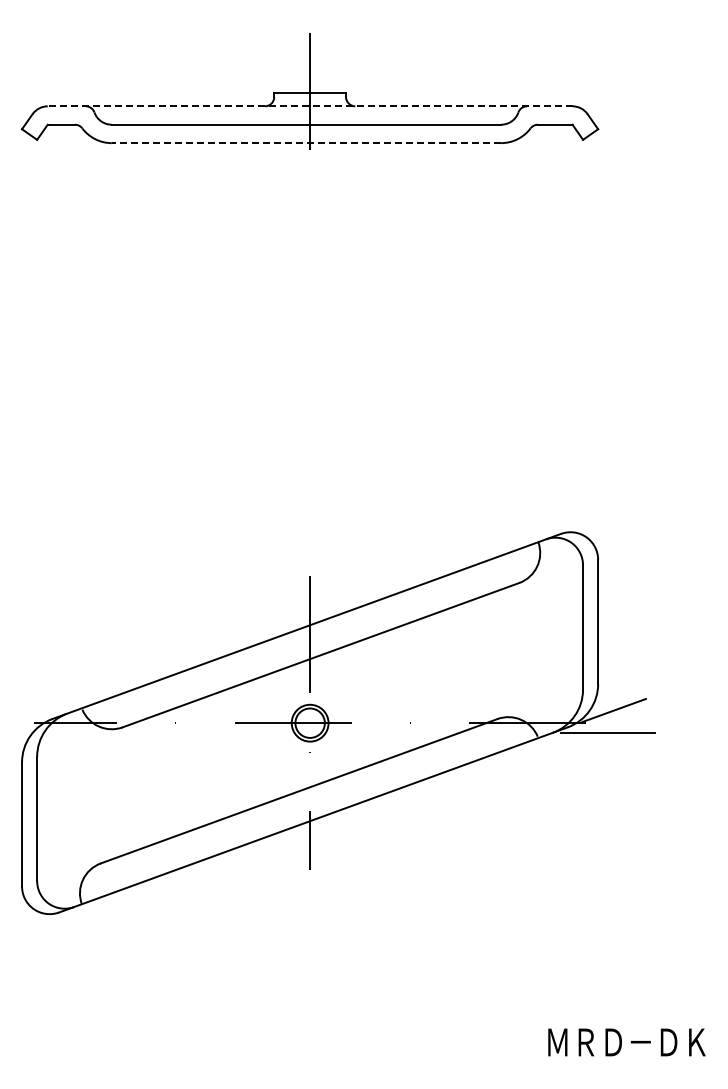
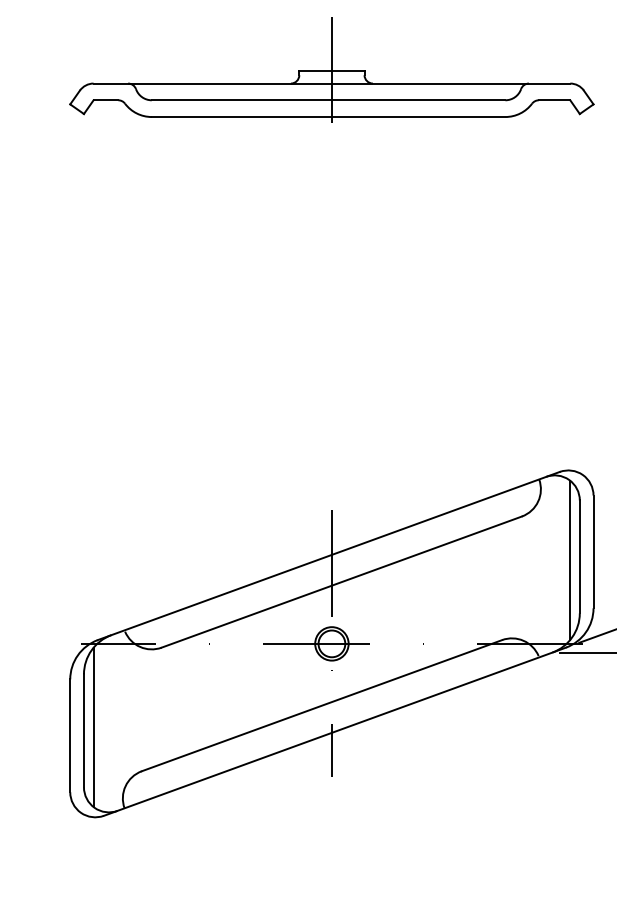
line: (309, 106) -> (331, 83), dashed -> solid
line: (306, 143) -> (328, 117), dashed -> solid
line: (572, 630) -> (570, 559), added
line: (47, 814) -> (93, 726), added

